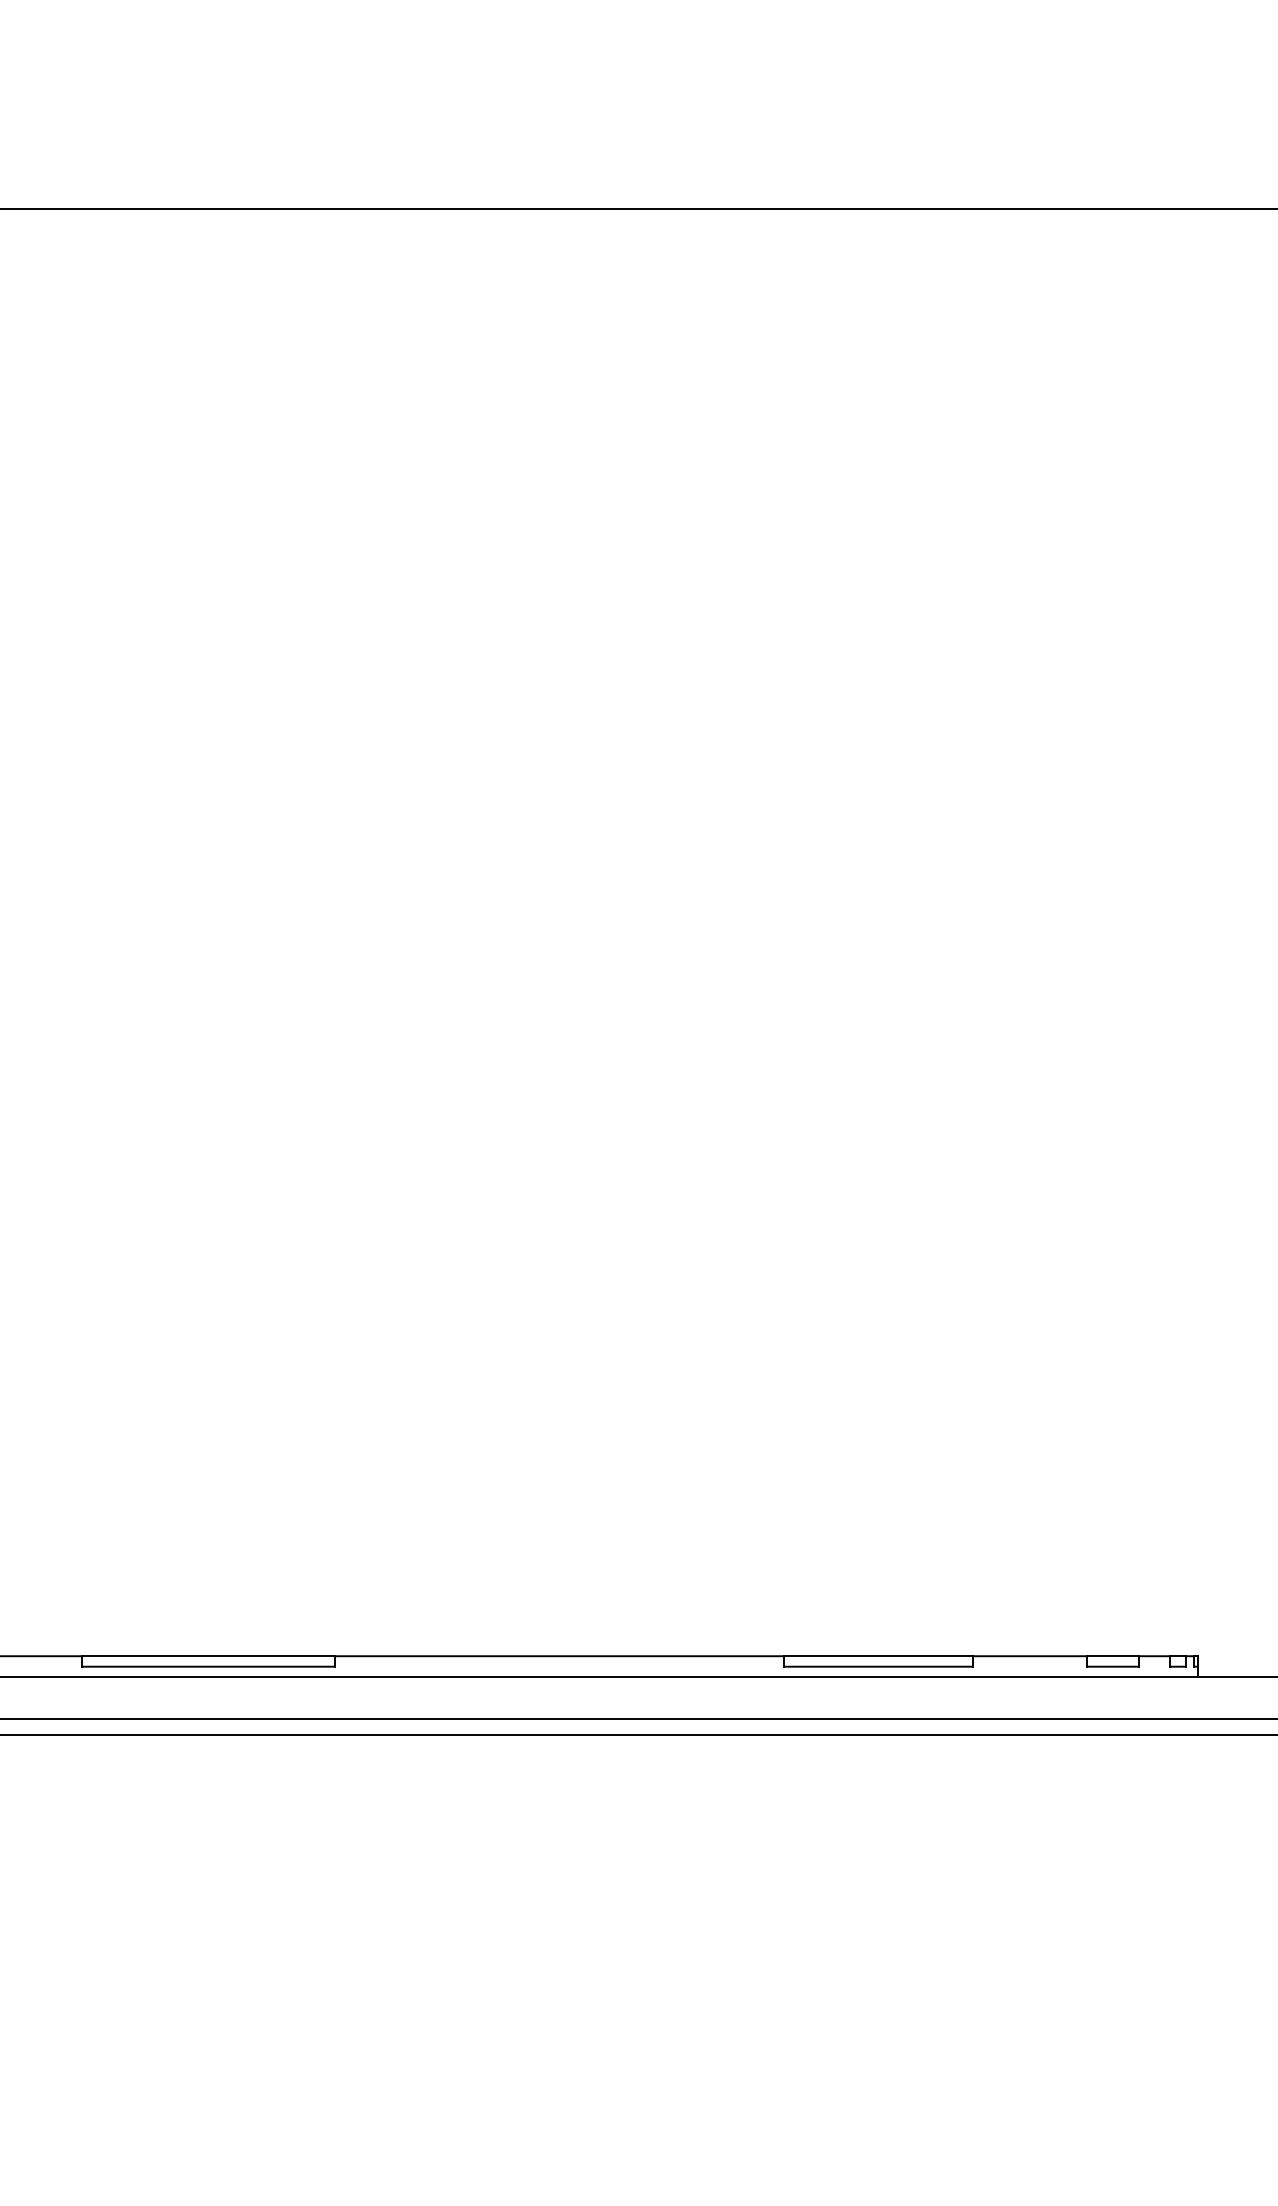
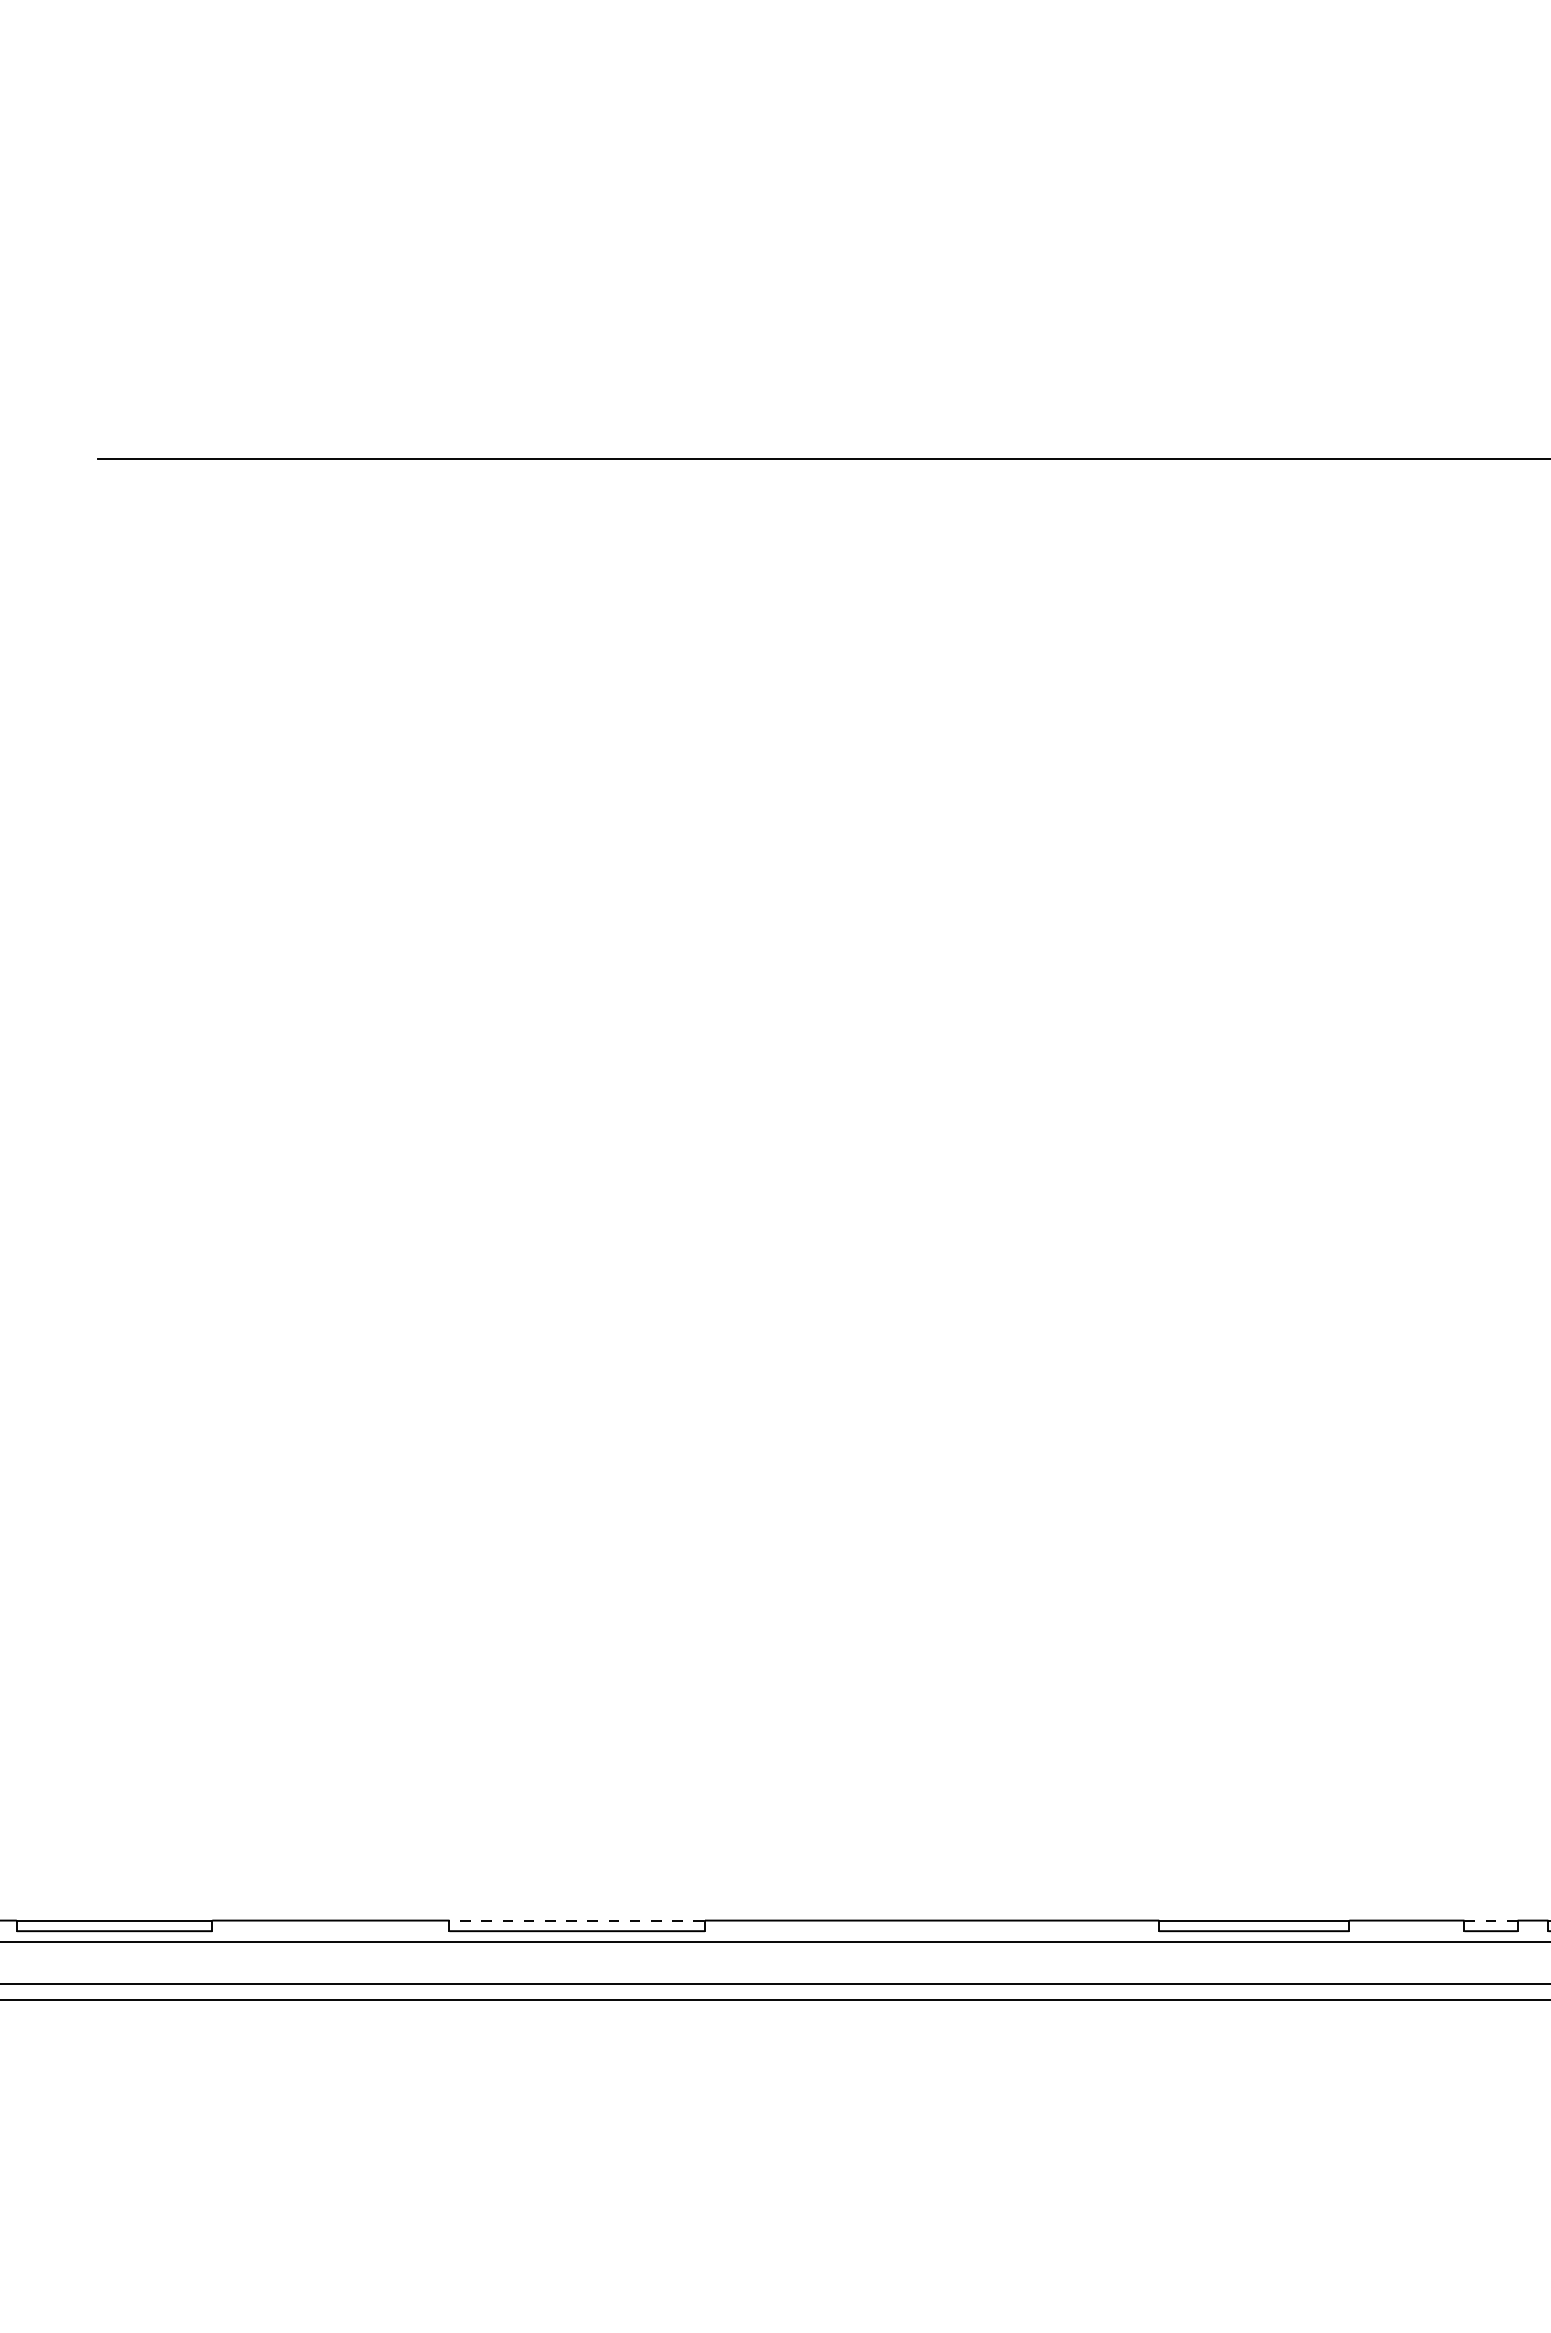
line: (207, 1656) -> (576, 1920), solid -> dashed
line: (1113, 1656) -> (1491, 1920), solid -> dashed

